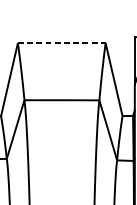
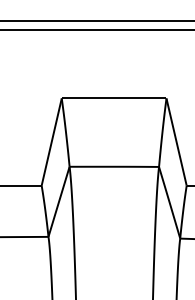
line: (62, 43) -> (114, 98), dashed -> solid

